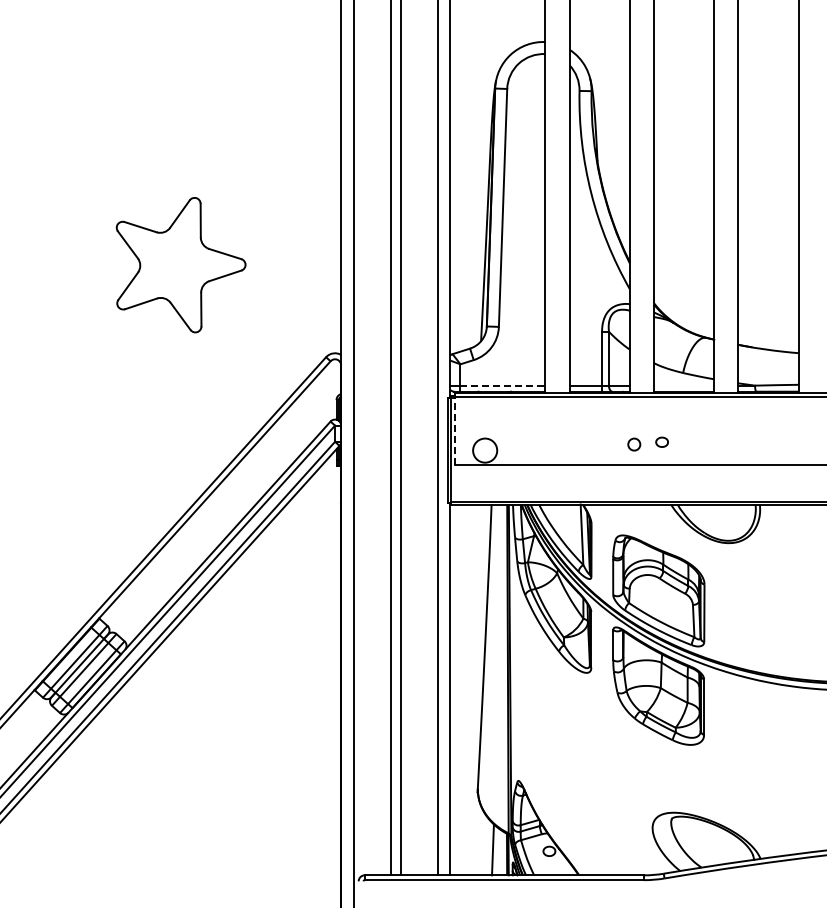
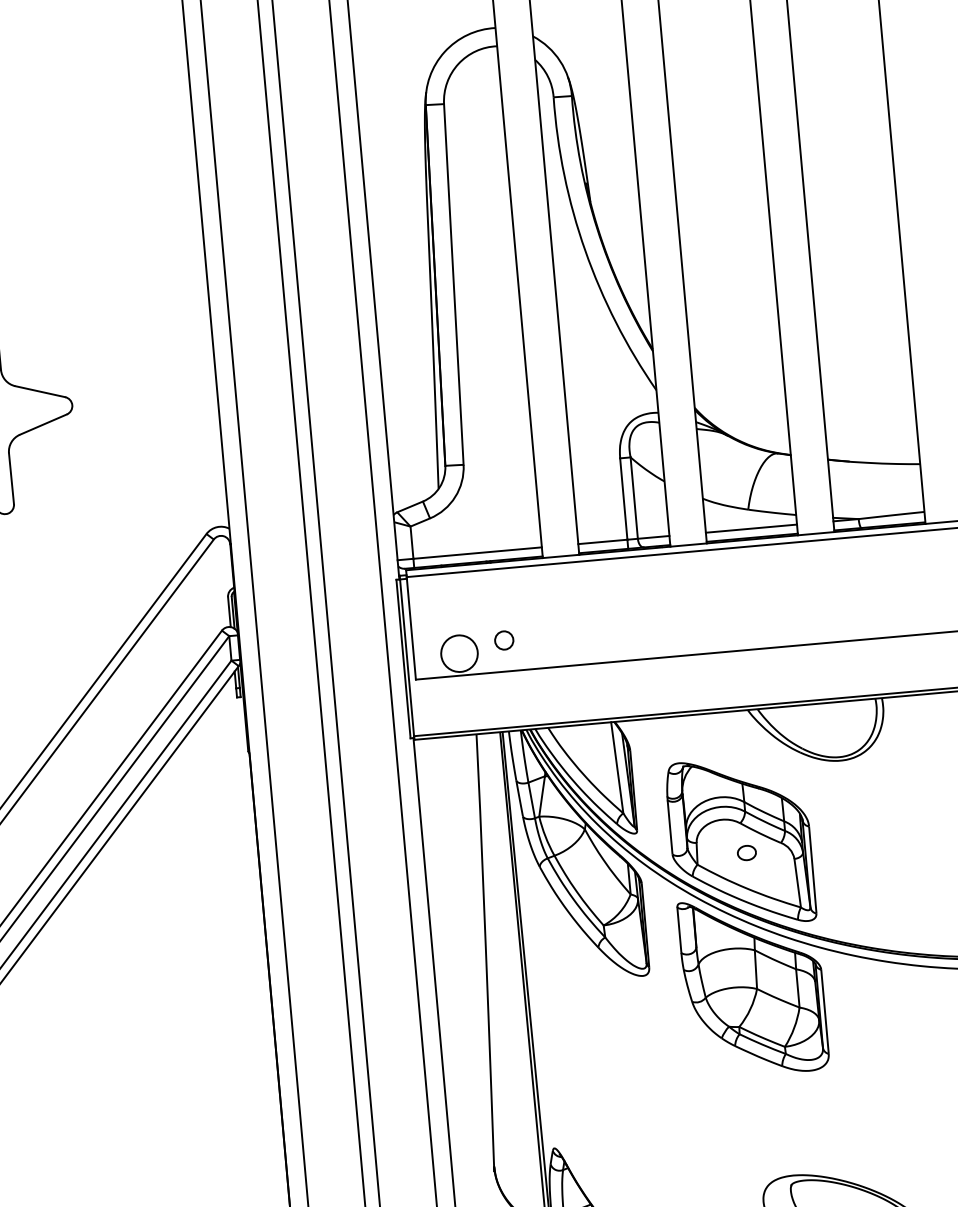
line: (503, 385) -> (478, 552), dashed -> solid
line: (683, 385) -> (750, 528), added
line: (455, 431) -> (412, 628), dashed -> solid
part: (661, 441) -> (745, 851), moved
circle: (634, 444) -> (504, 640), moved

